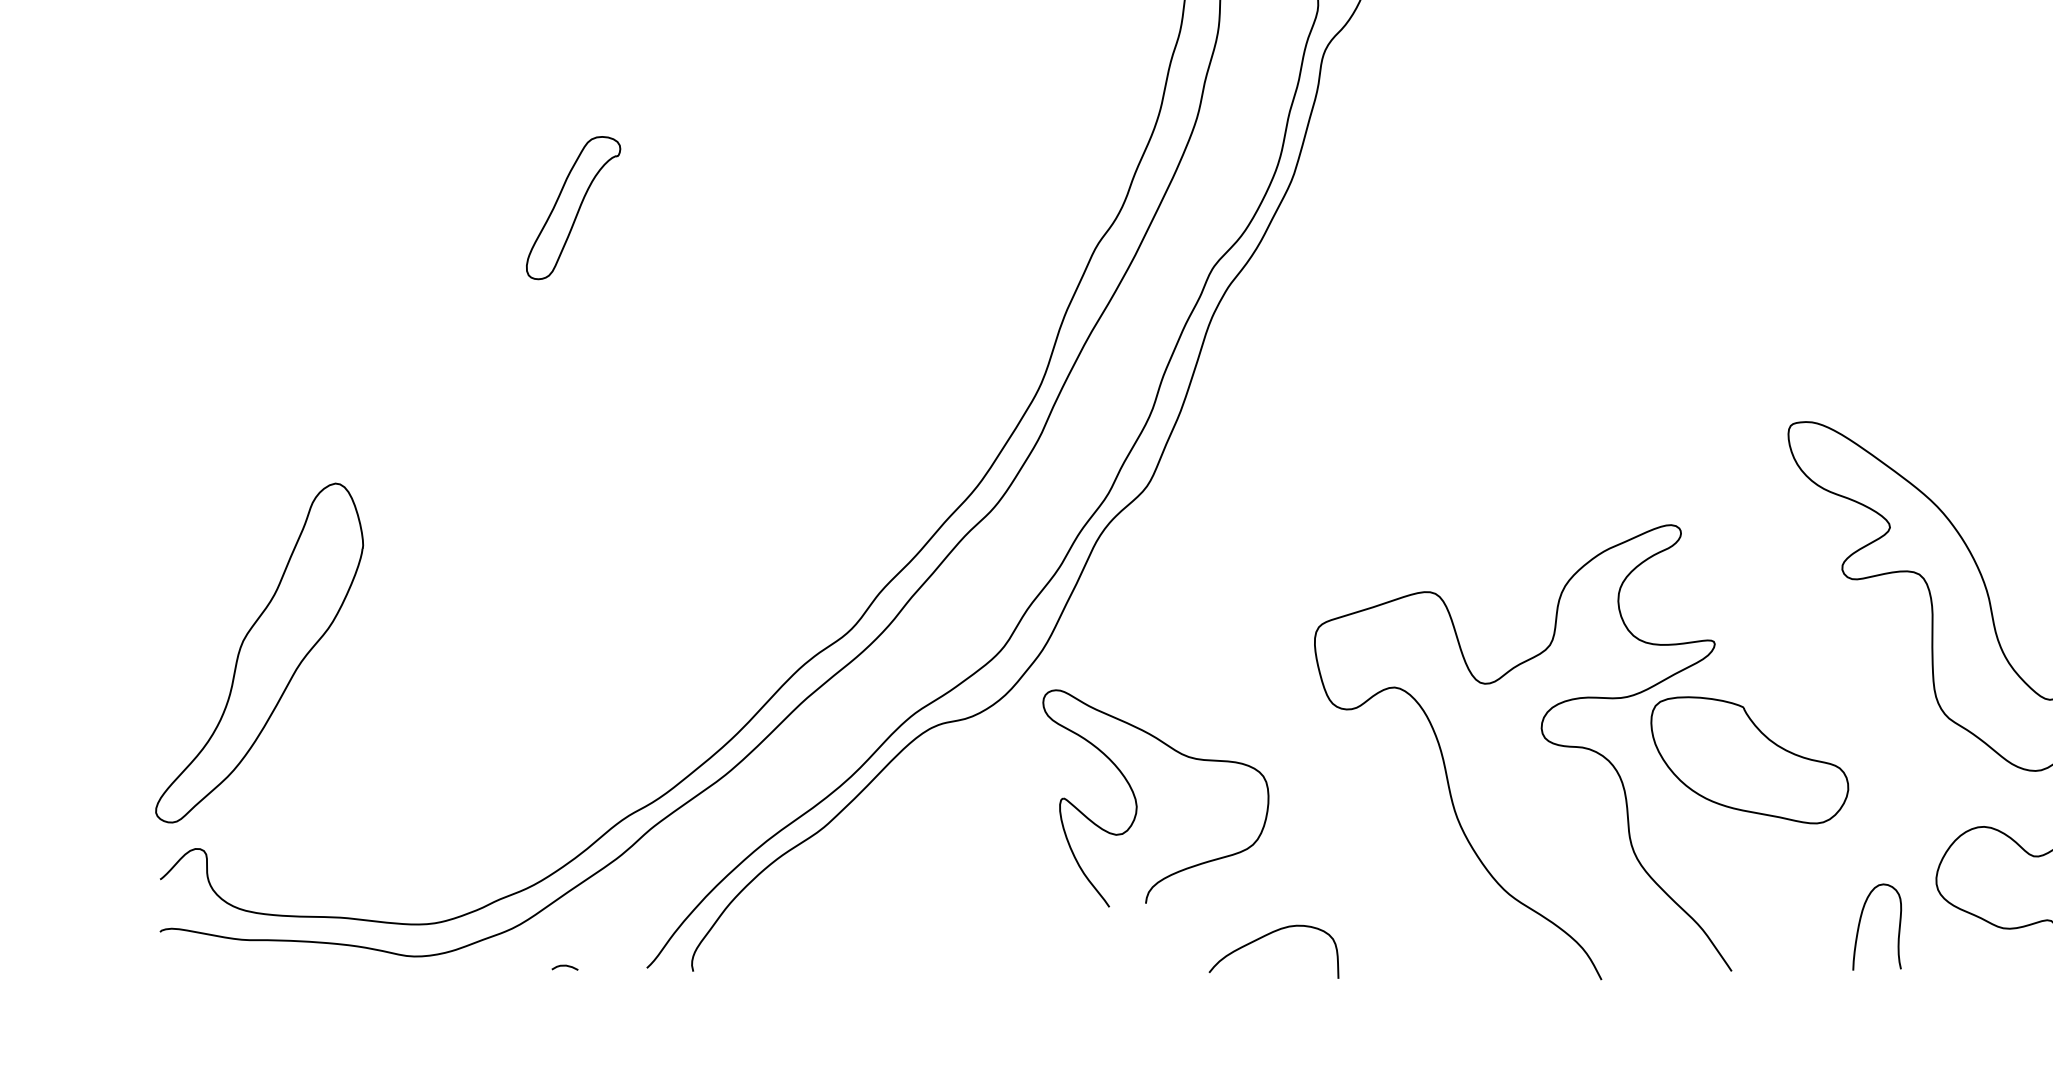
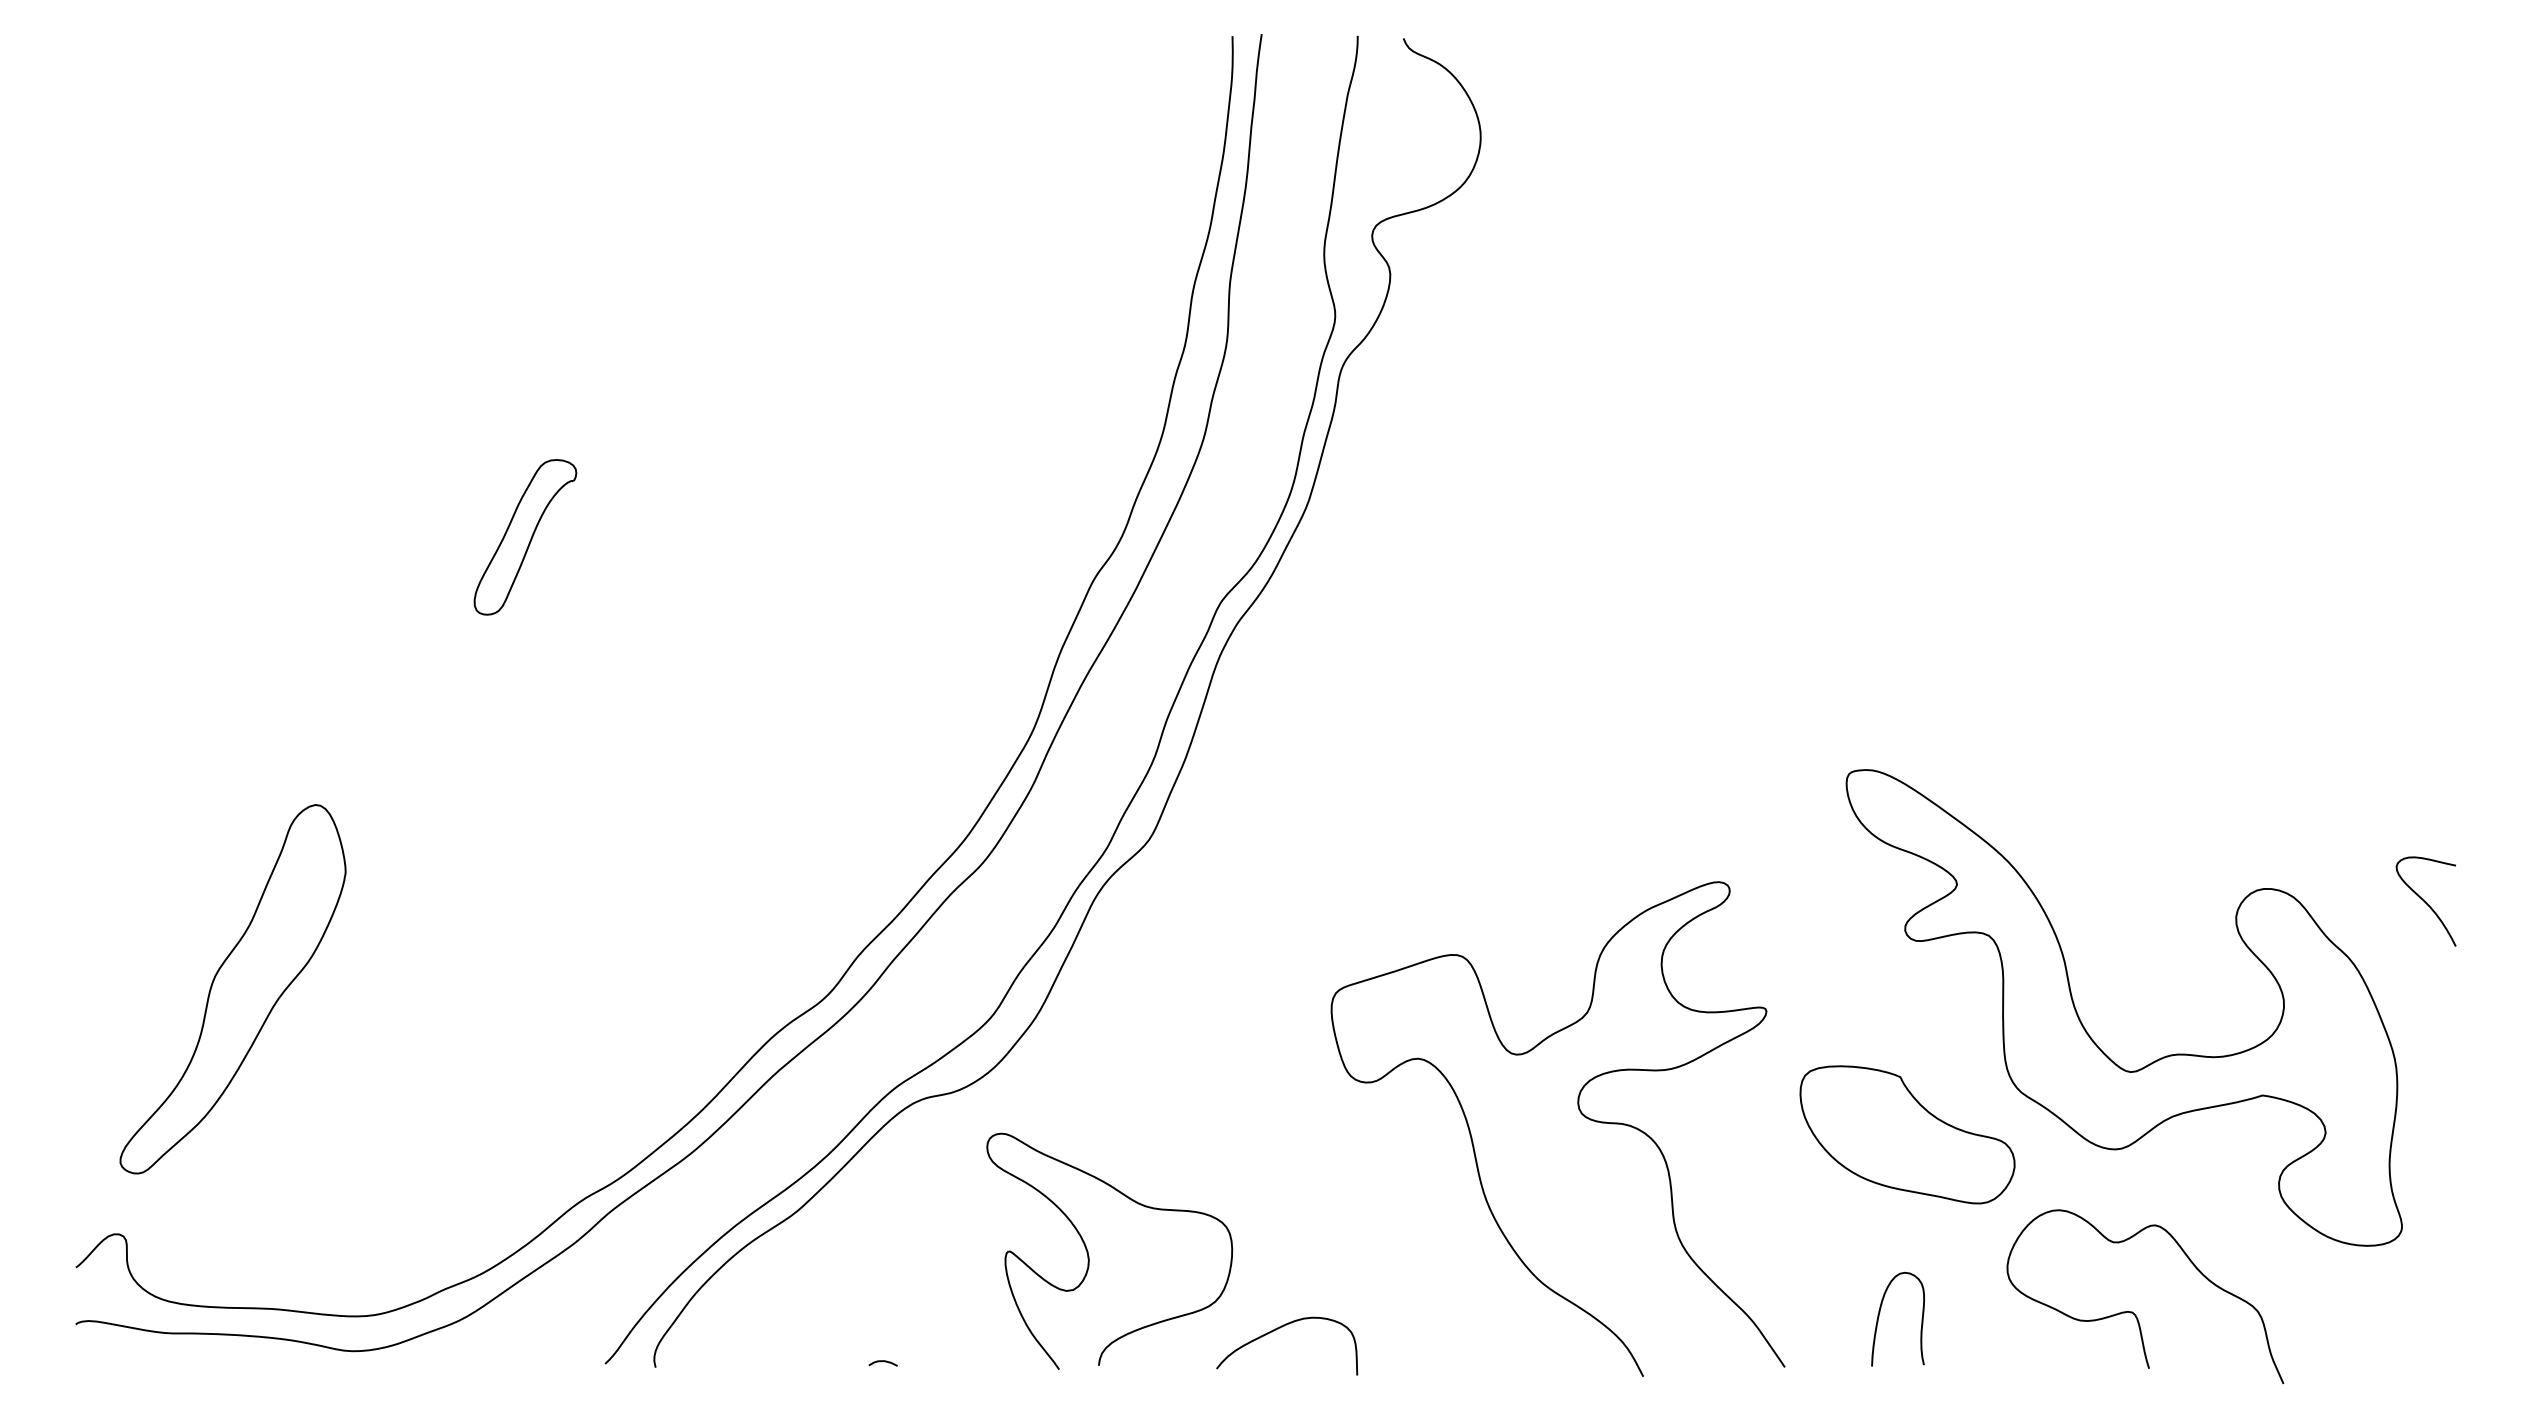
part: (259, 653) -> (232, 989), moved
part: (1749, 759) -> (1907, 1134), moved
part: (1137, 802) -> (1089, 1255), moved
curve: (1861, 920) -> (1880, 1312), moved
curve: (564, 966) -> (882, 1362), moved

